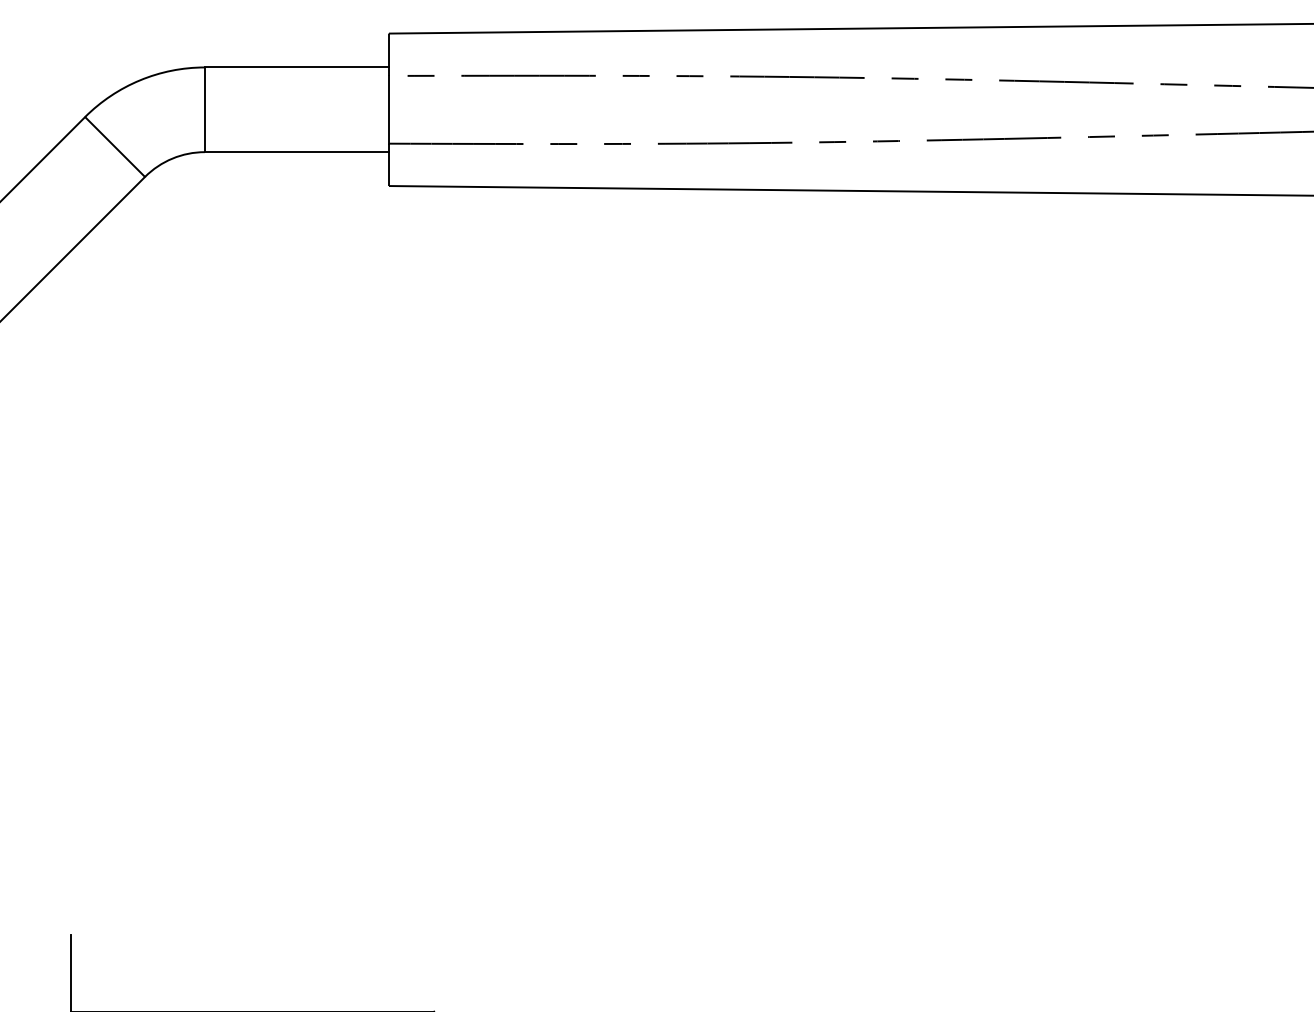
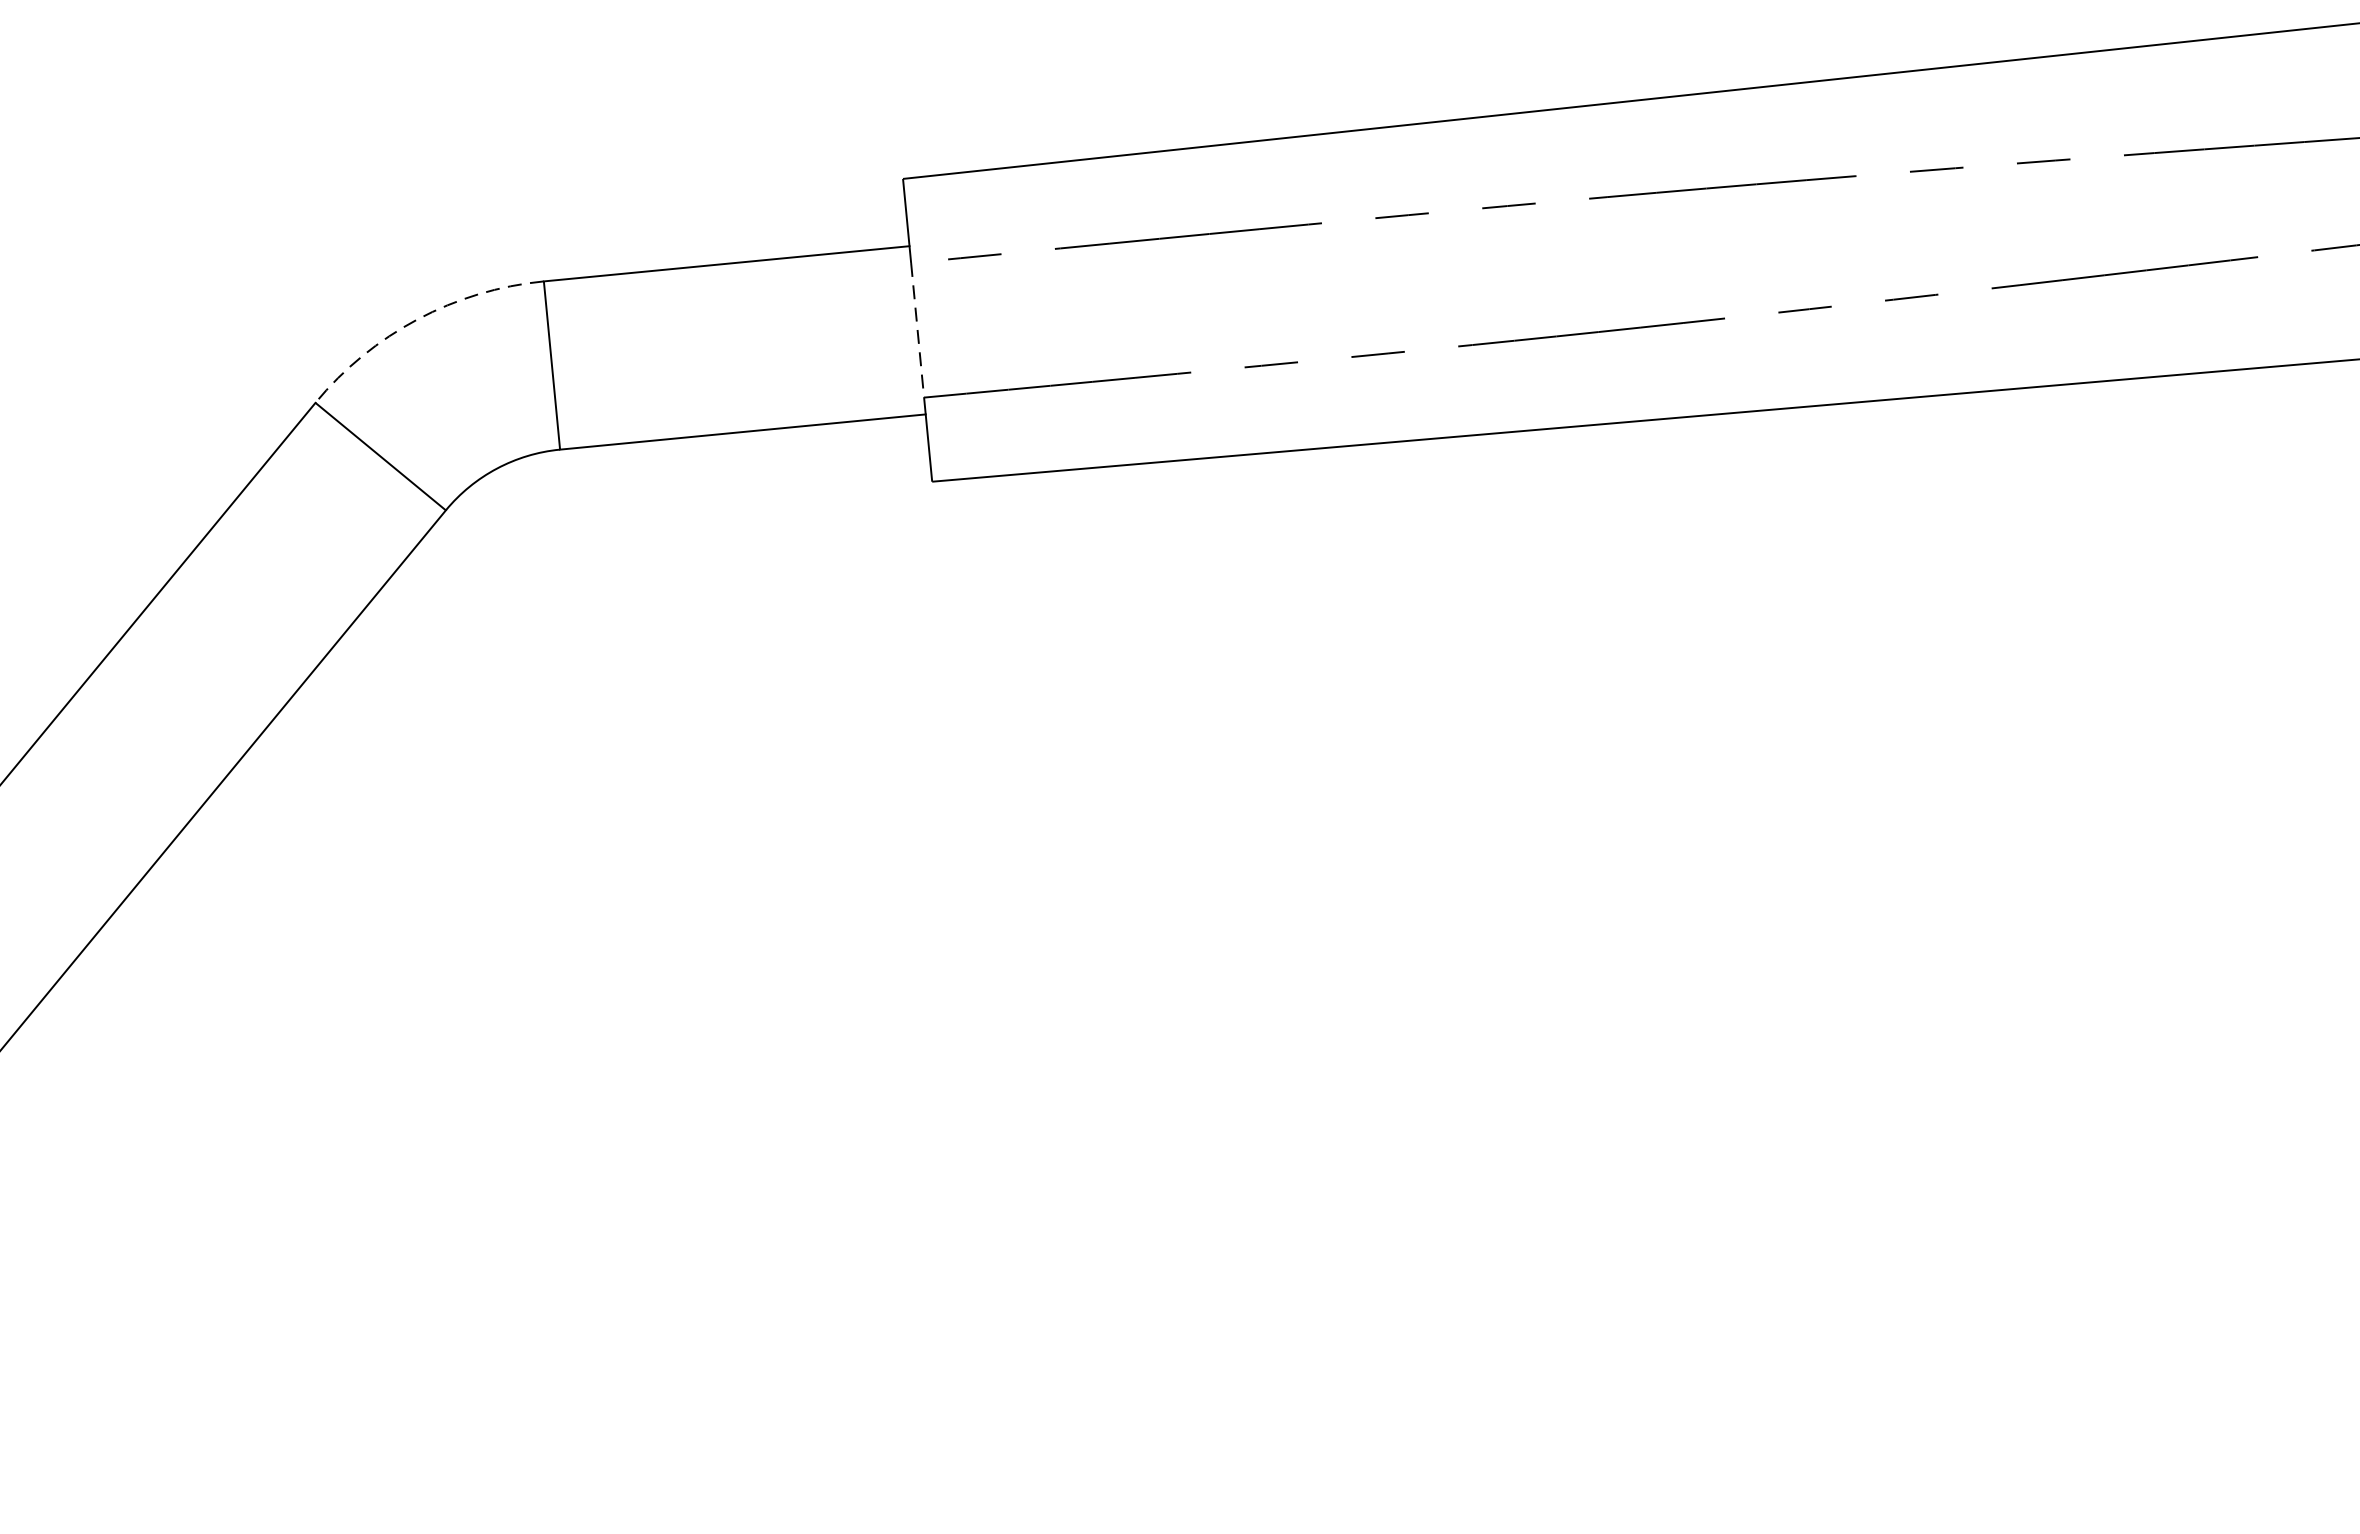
arc: (140, 80) -> (418, 319), solid -> dashed
line: (388, 109) -> (916, 329), solid -> dashed

